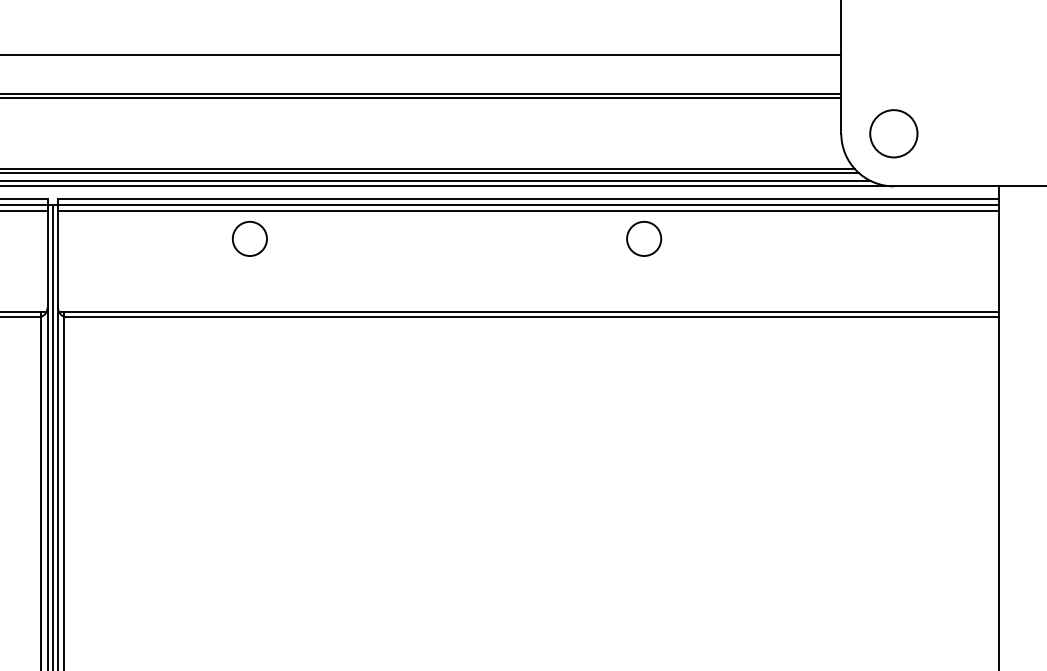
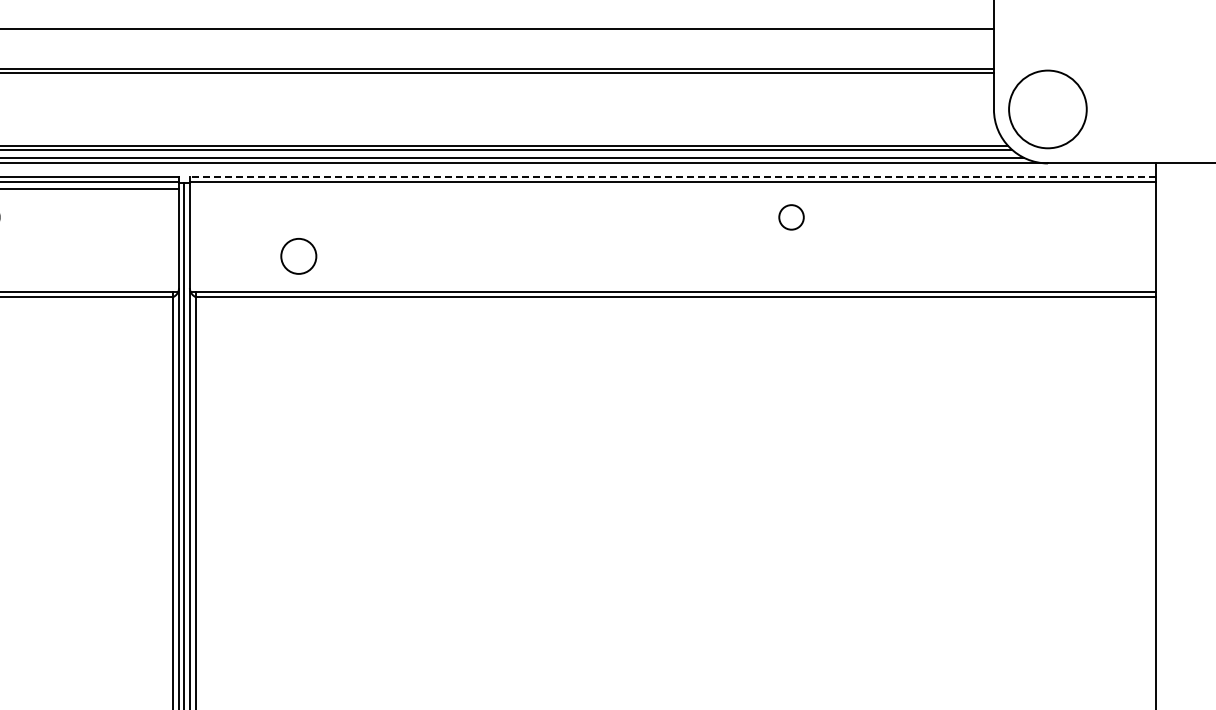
circle: (893, 133) -> (1047, 109), size x1.6
line: (528, 199) -> (672, 176), solid -> dashed
line: (528, 210) -> (672, 188), removed
circle: (249, 239) -> (298, 256), moved
circle: (644, 239) -> (791, 217), size x0.7

